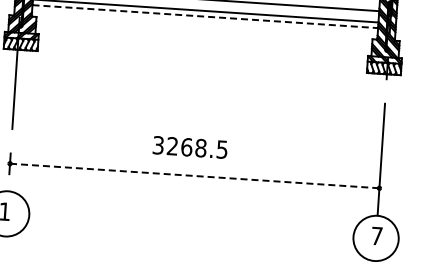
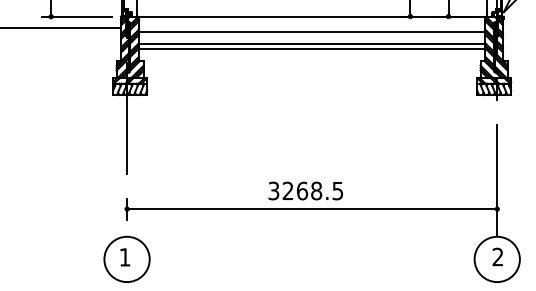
line: (205, 16) -> (312, 49), dashed -> solid
text: (189, 146) -> (305, 190), moved
line: (195, 176) -> (312, 209), dashed -> solid
text: (376, 235) -> (497, 256), 7 -> 2

